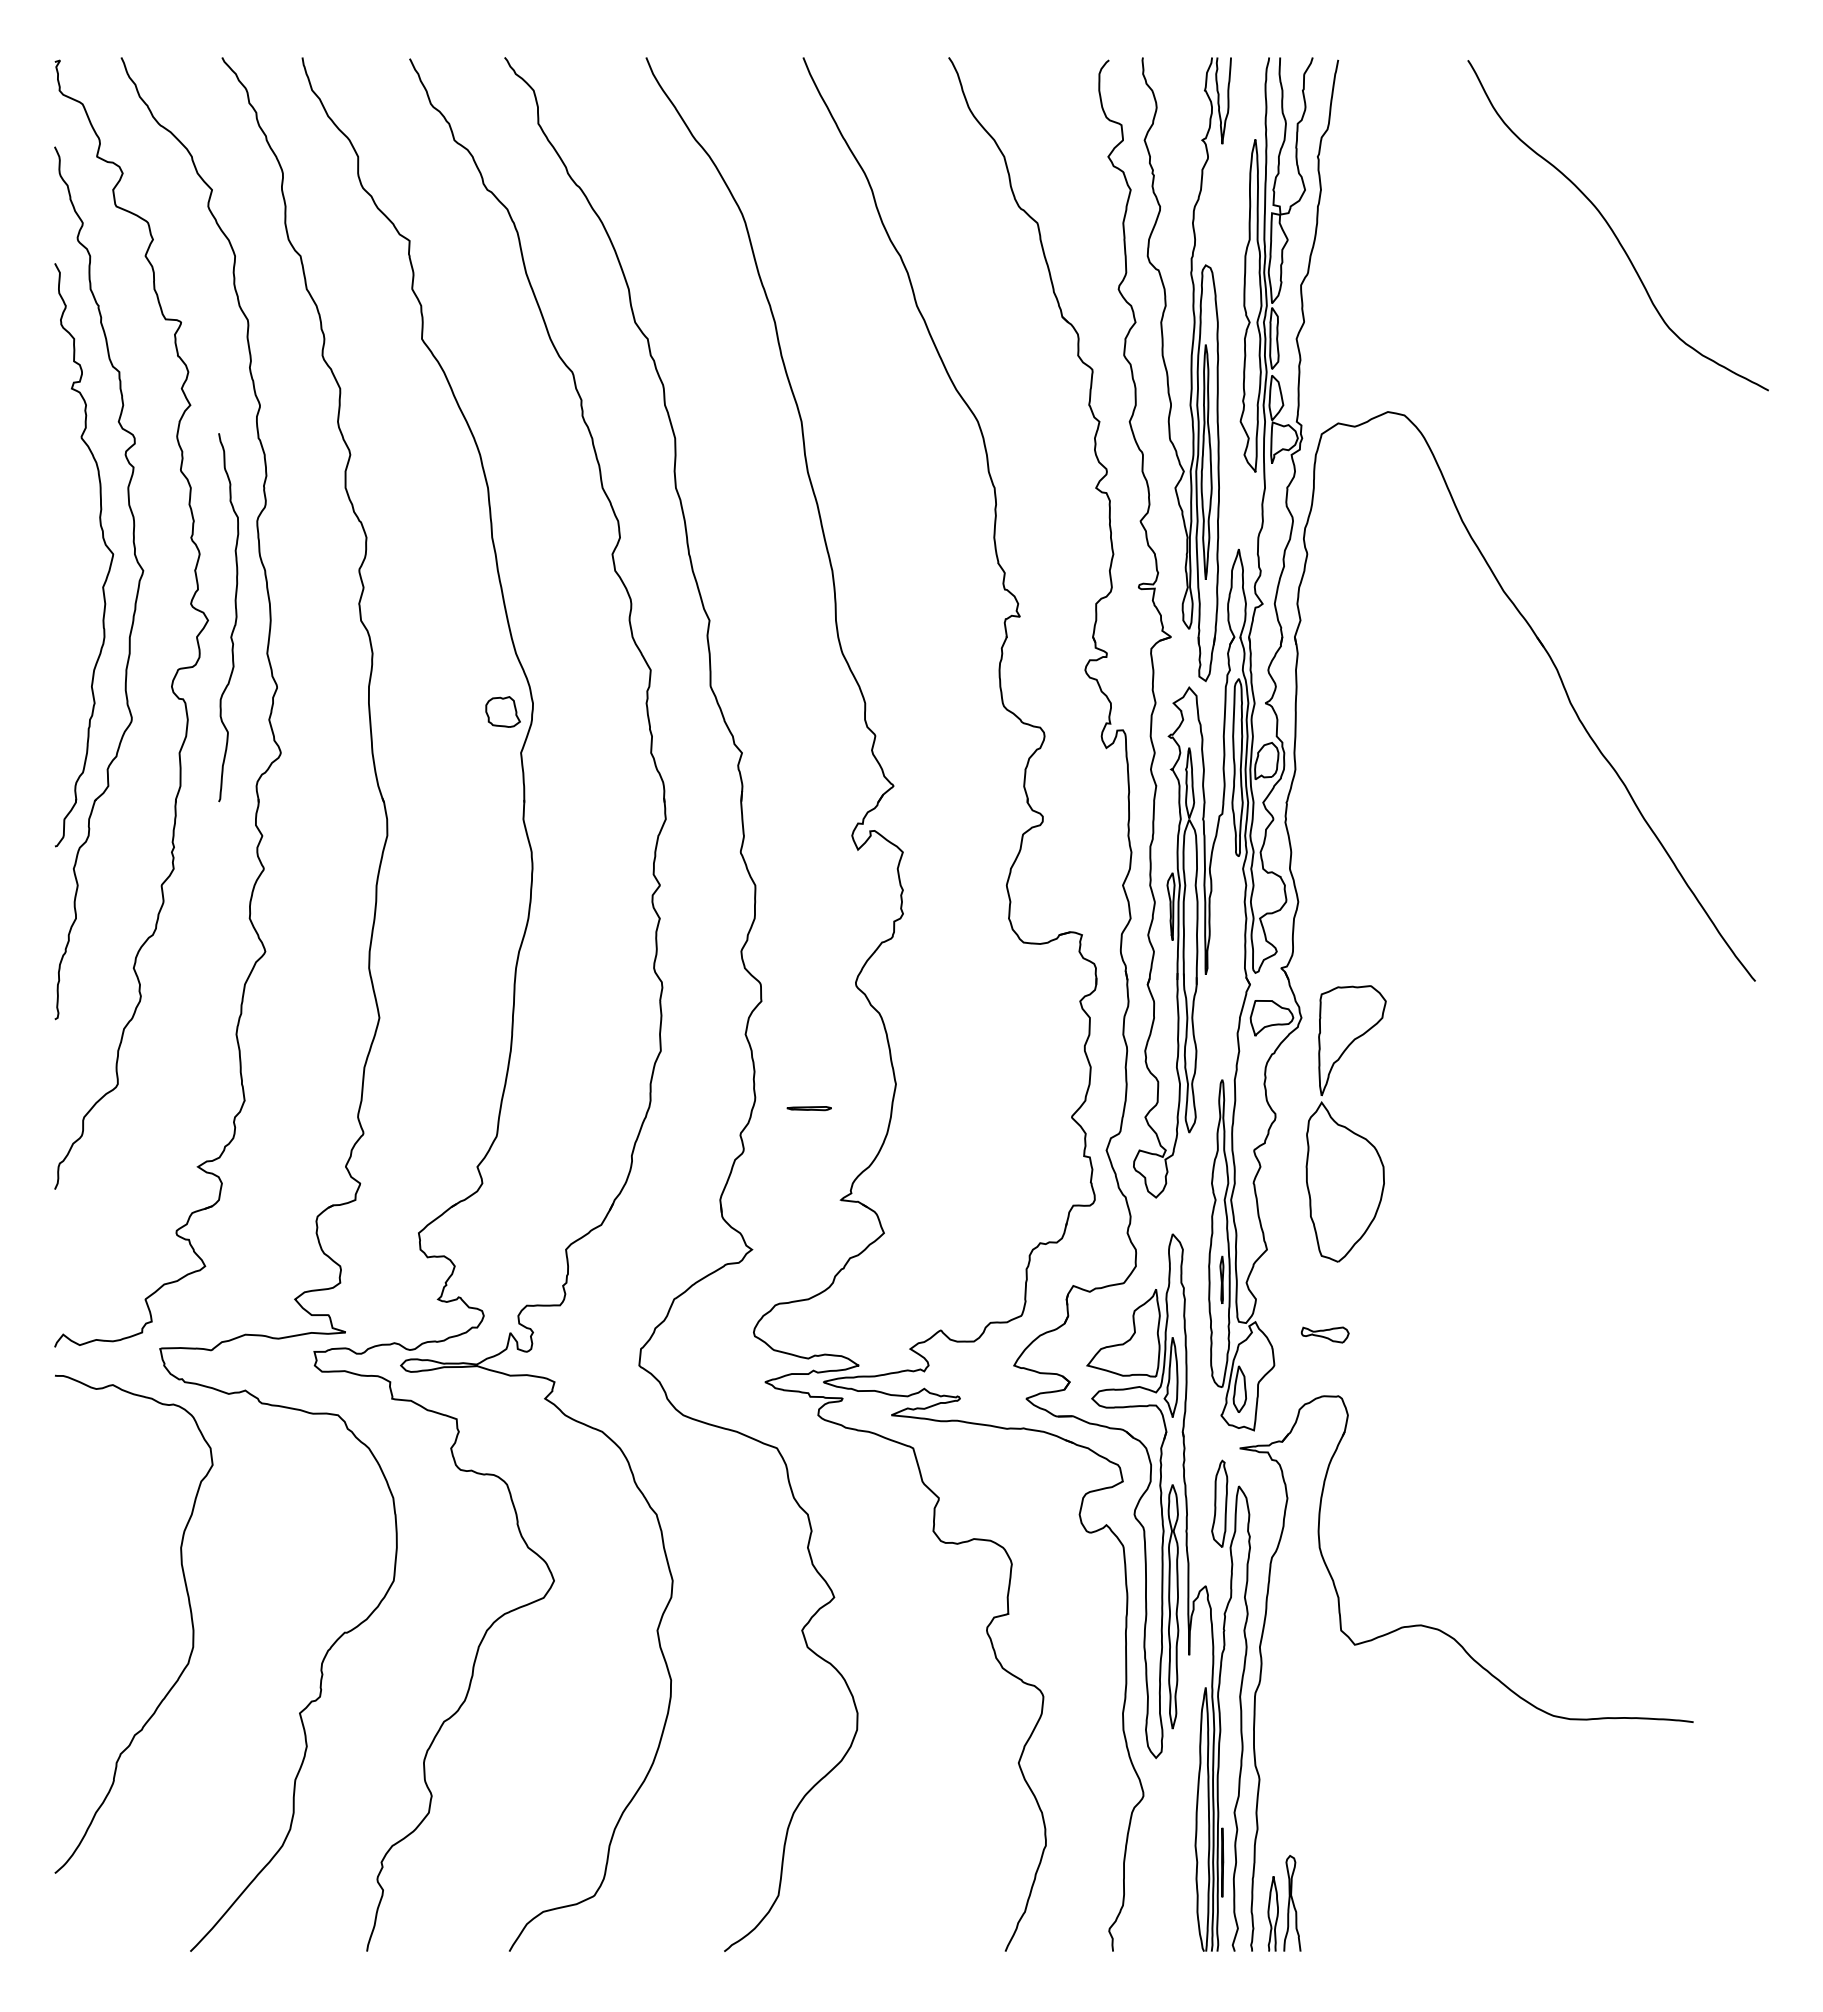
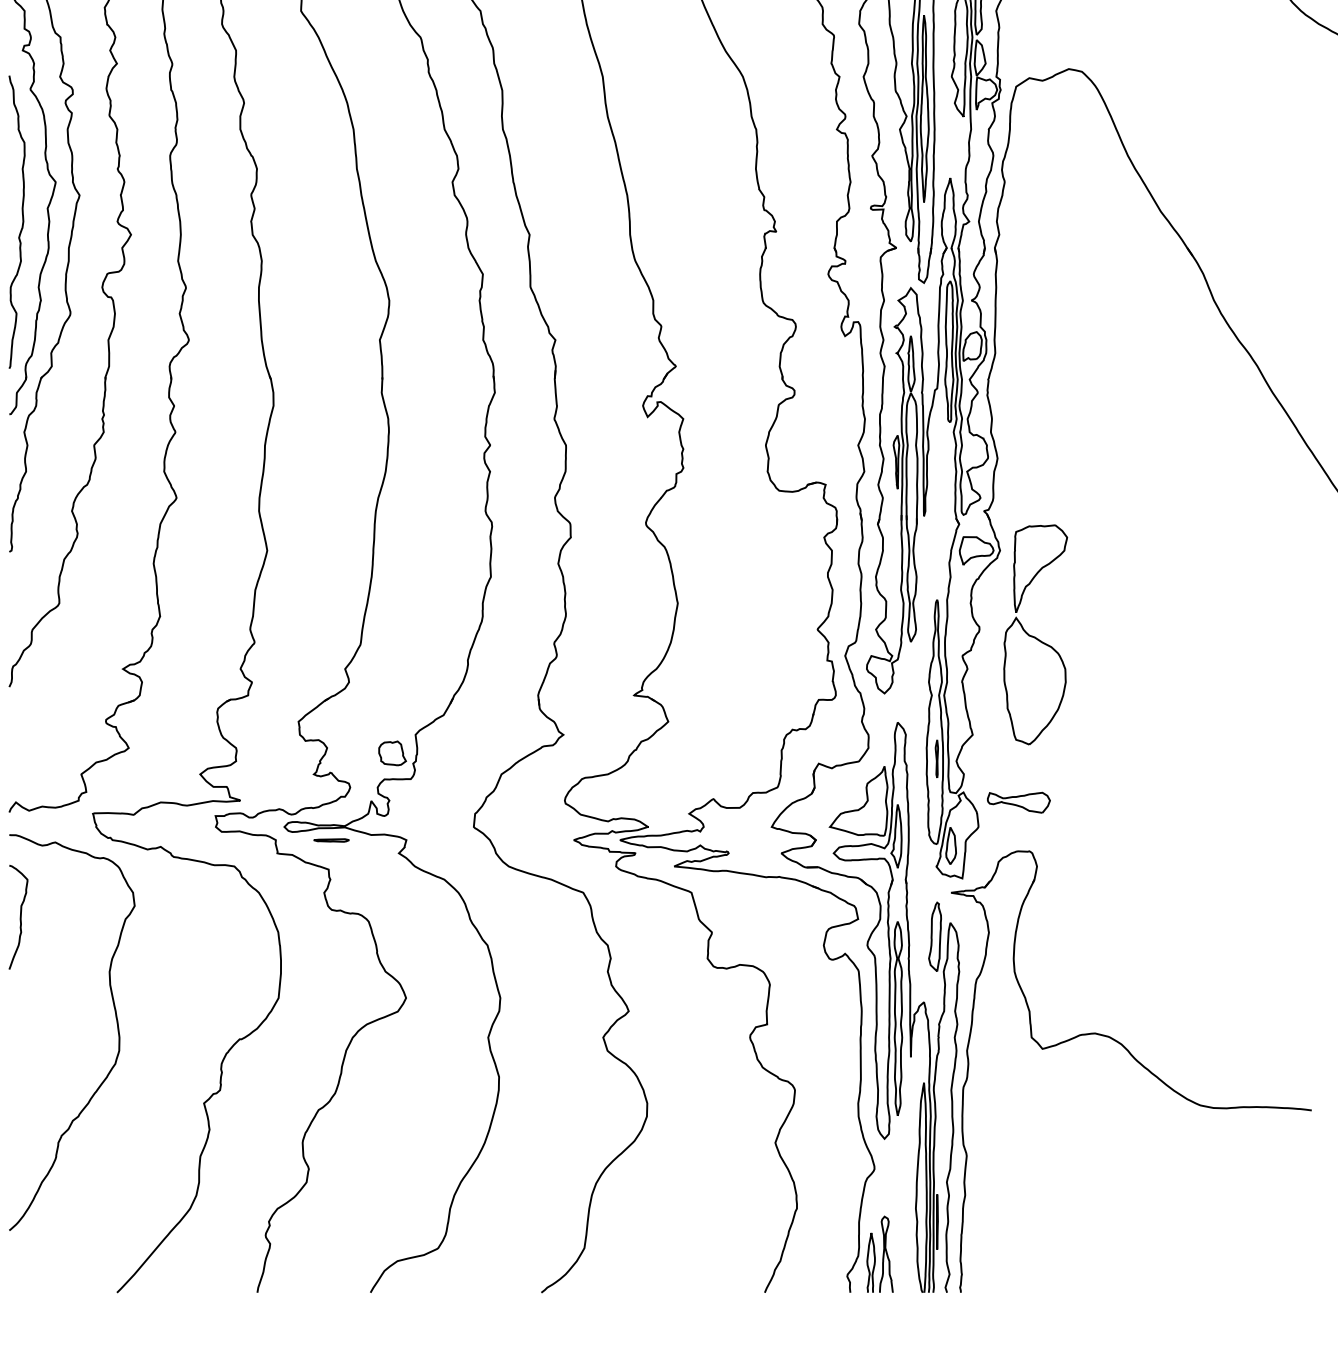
curve: (235, 617) -> (22, 222), moved
part: (502, 711) -> (392, 752), moved
part: (808, 1108) -> (330, 840), moved
part: (1325, 1334) -> (1019, 802), size x1.67
curve: (68, 1479) -> (20, 917), added
part: (1284, 1903) -> (880, 1254), moved

